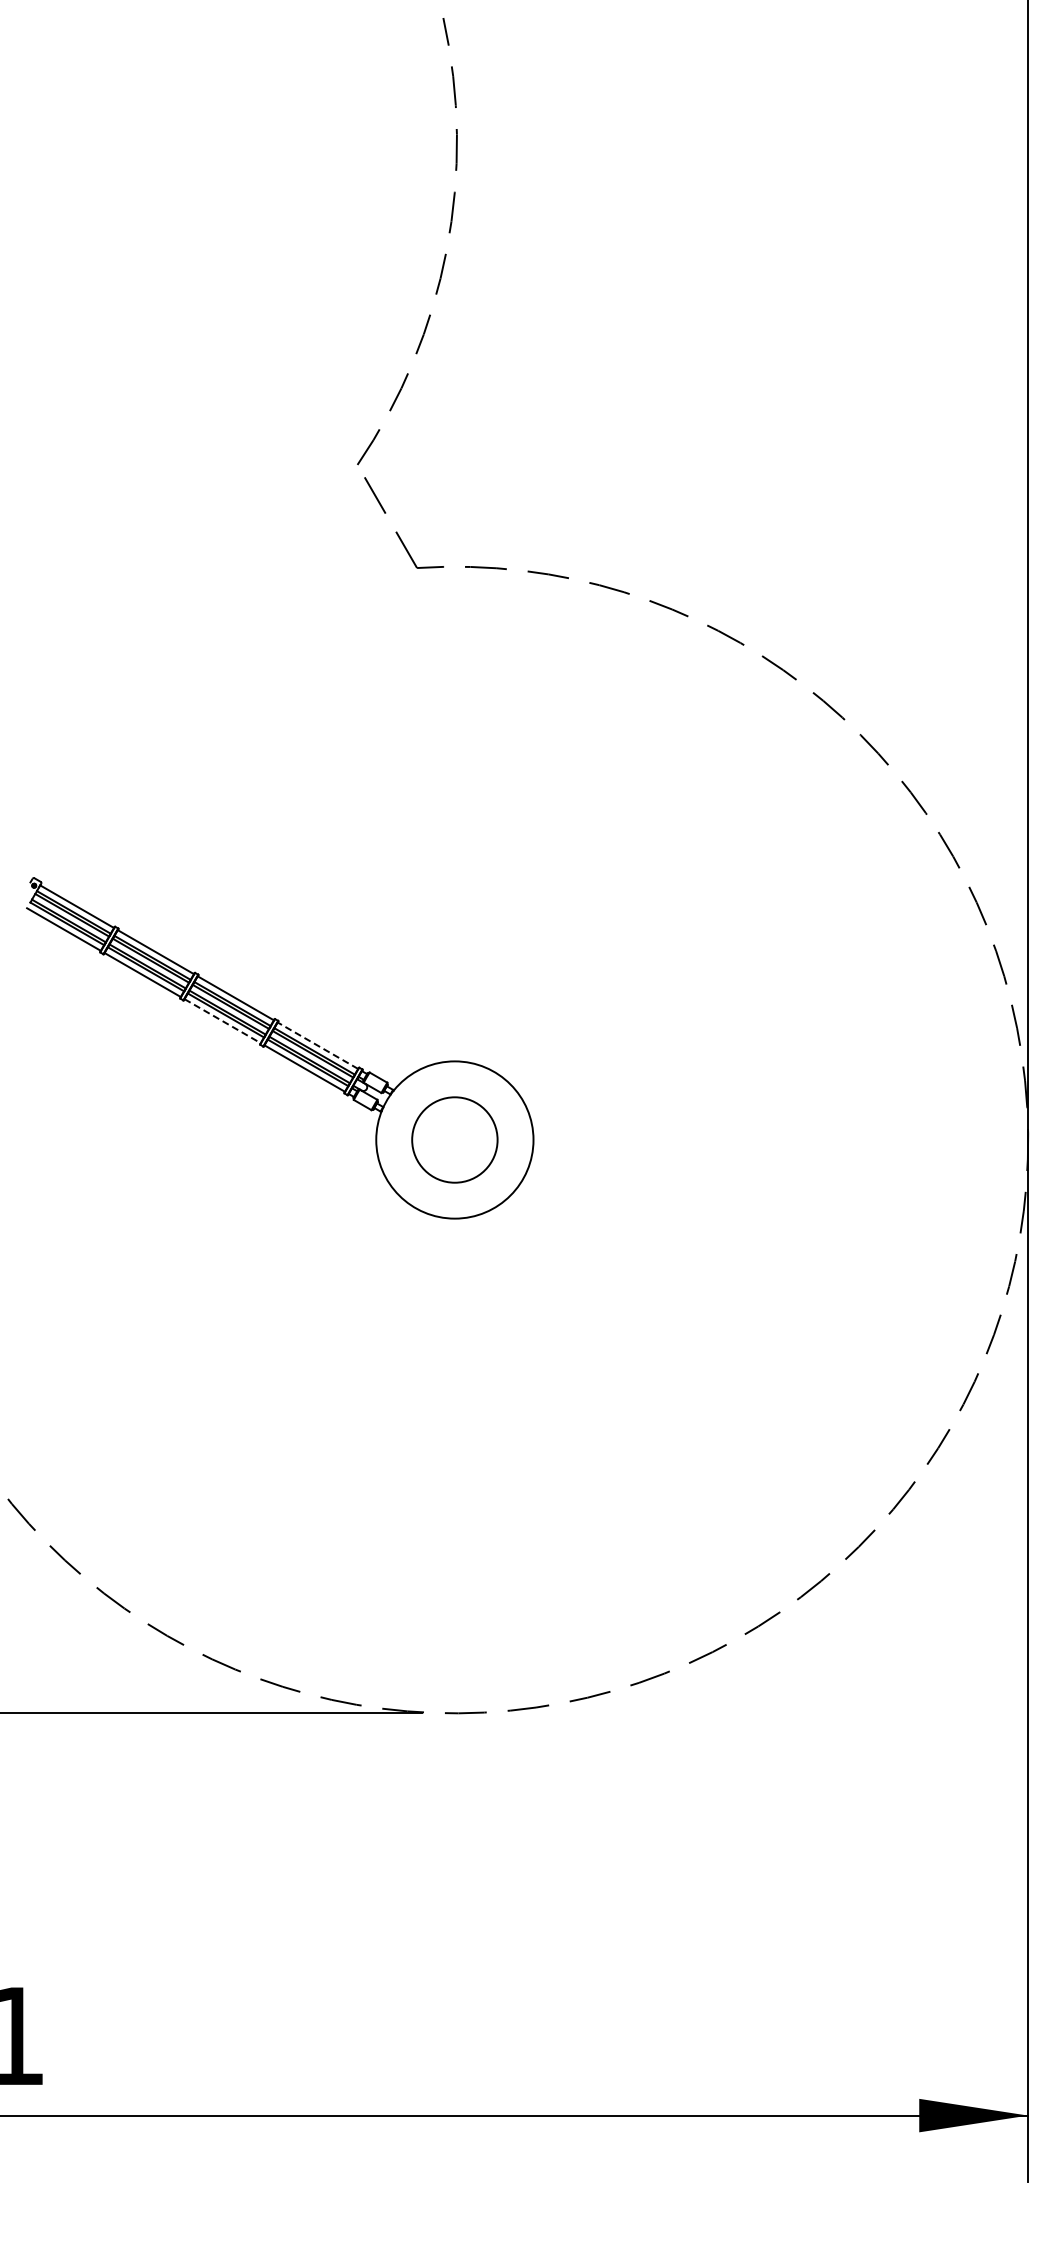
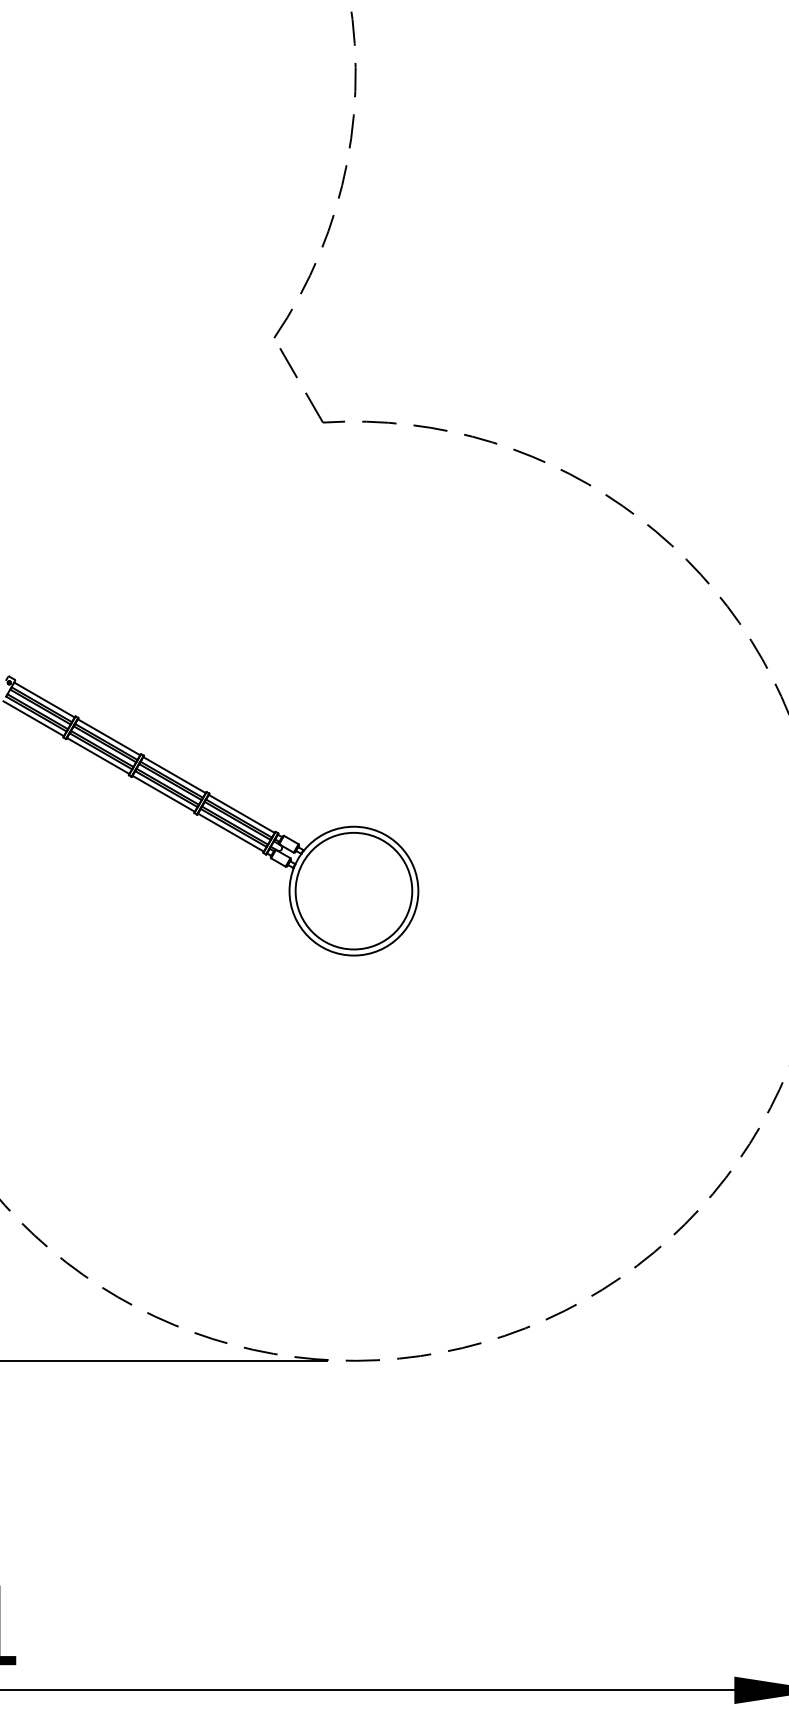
line: (223, 1021) -> (164, 794), dashed -> solid
line: (317, 1045) -> (241, 813), dashed -> solid
circle: (454, 1139) -> (353, 890), size x1.67

